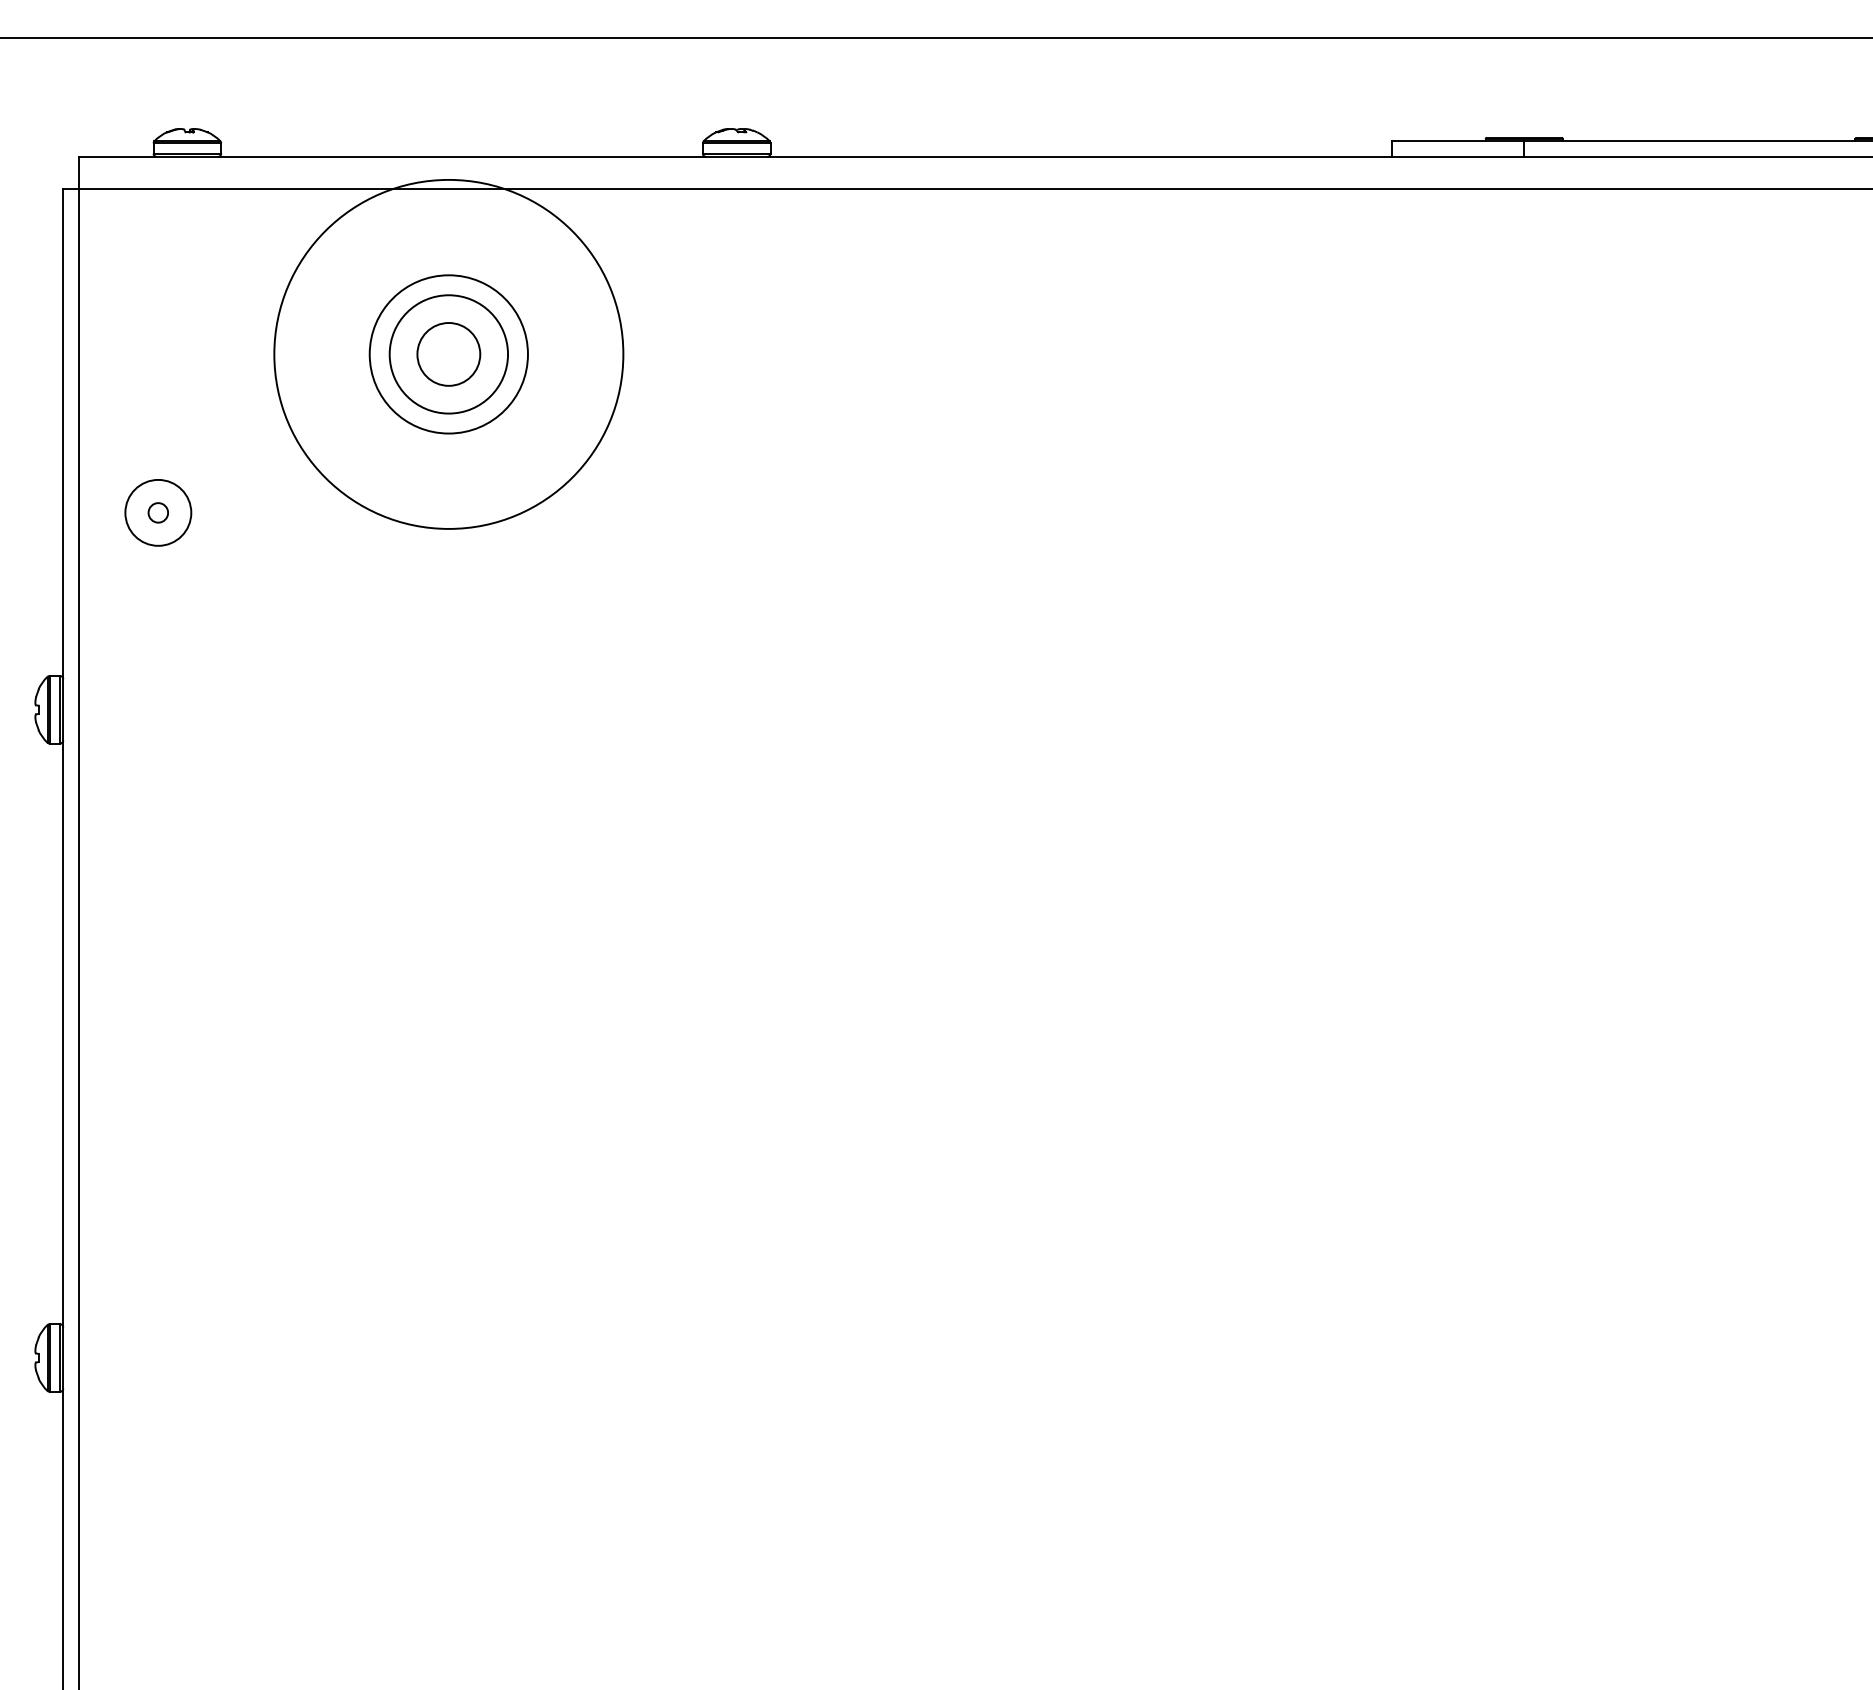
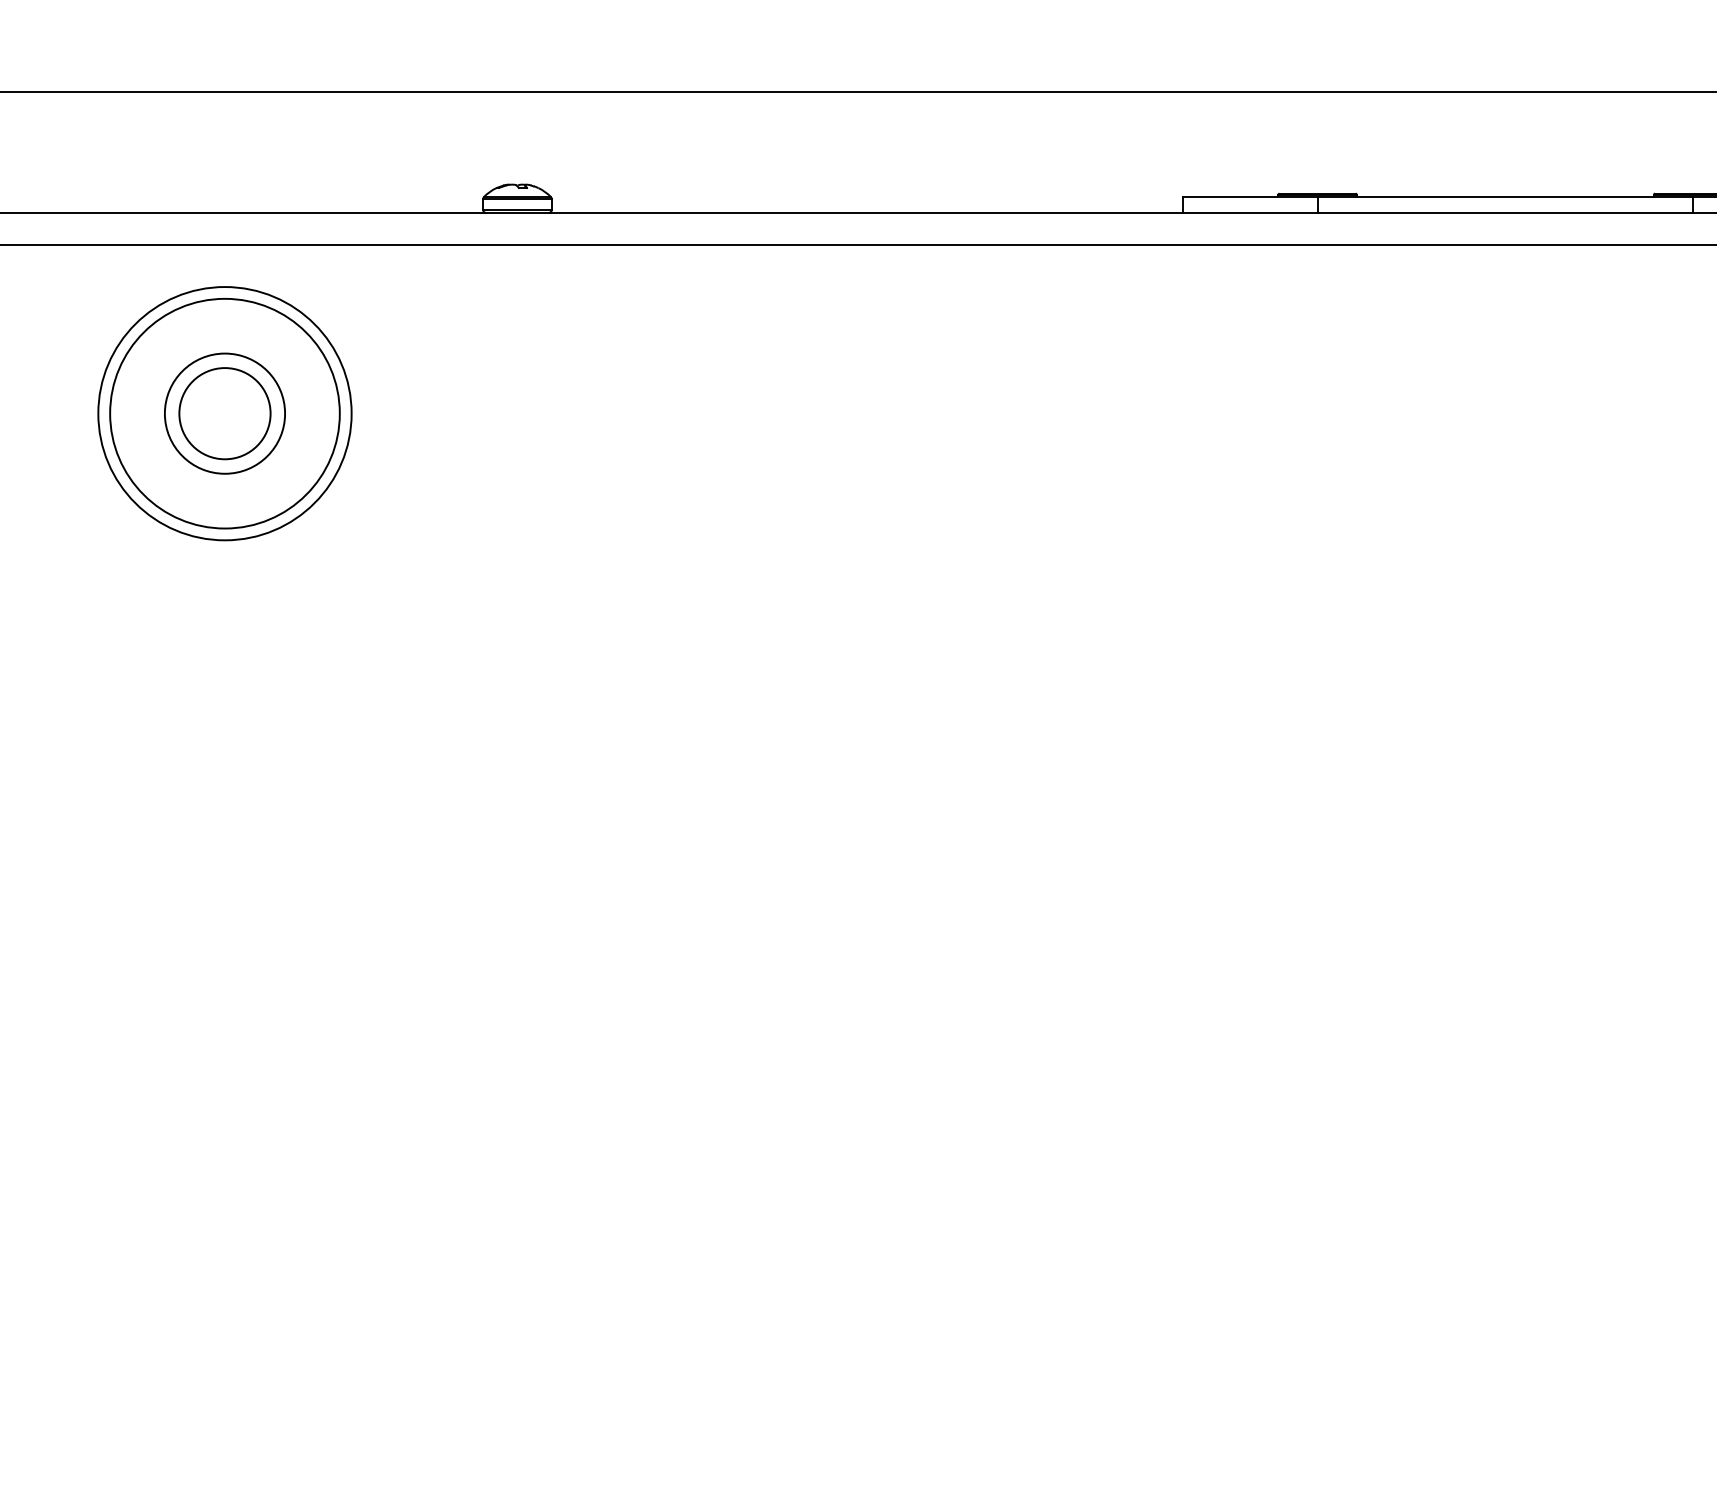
circle: (448, 354) -> (224, 413), size x0.71
circle: (448, 354) -> (224, 413), size x1.43
circle: (448, 354) -> (224, 413), size x1.43

